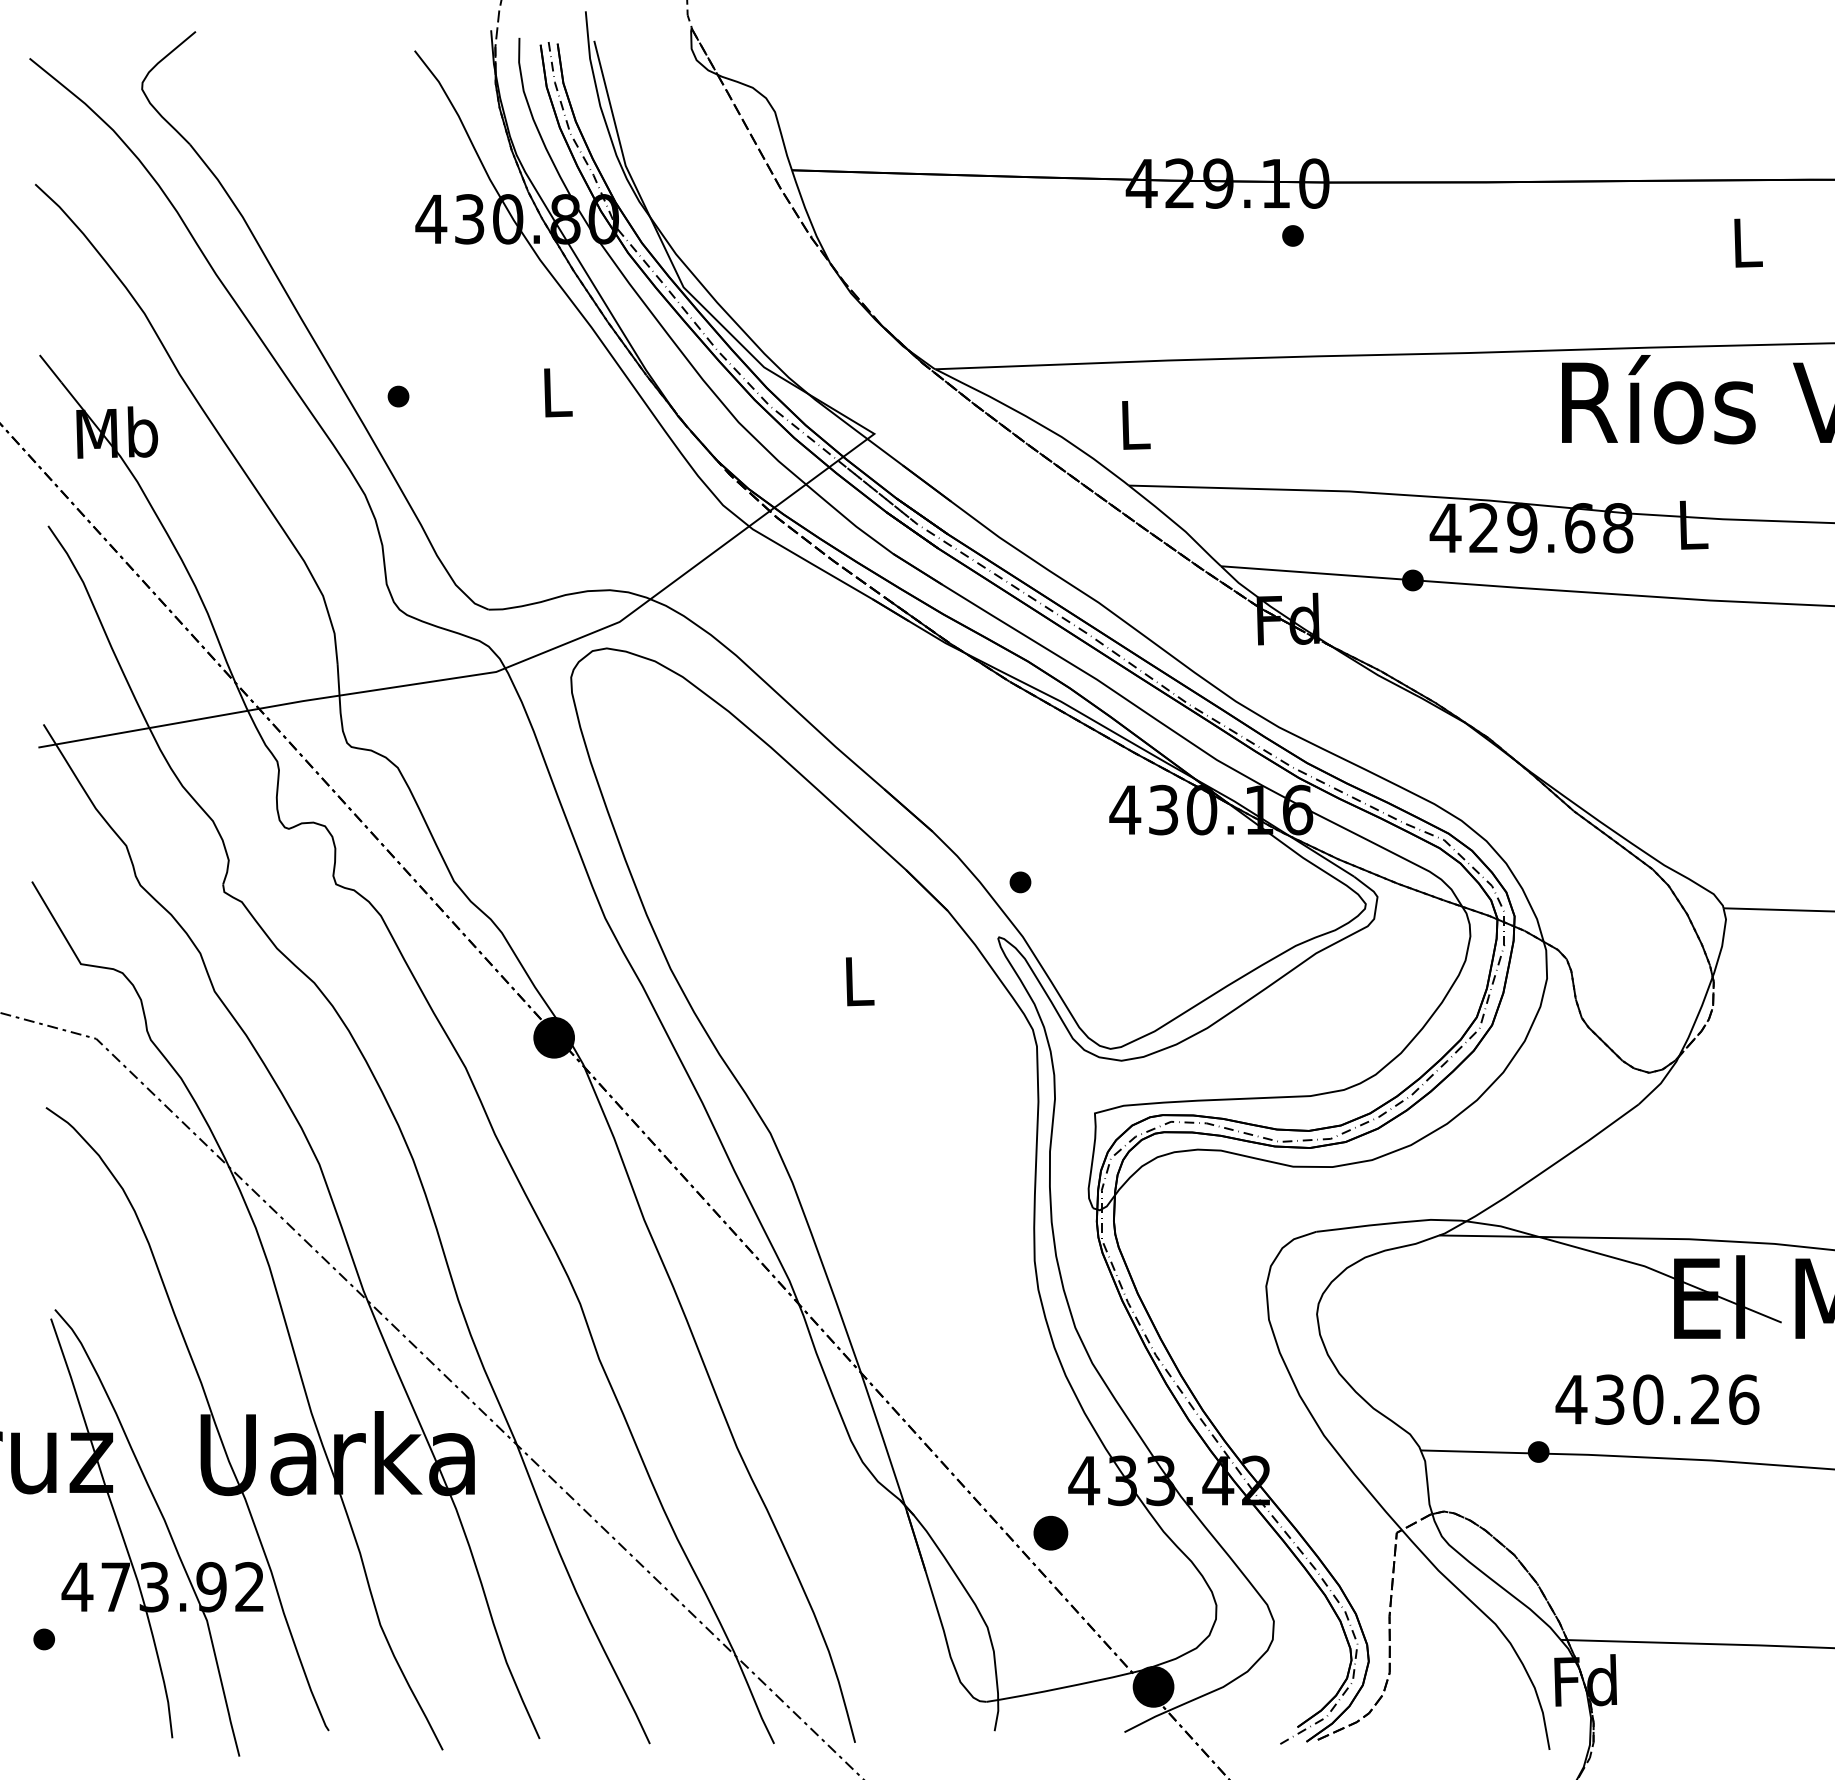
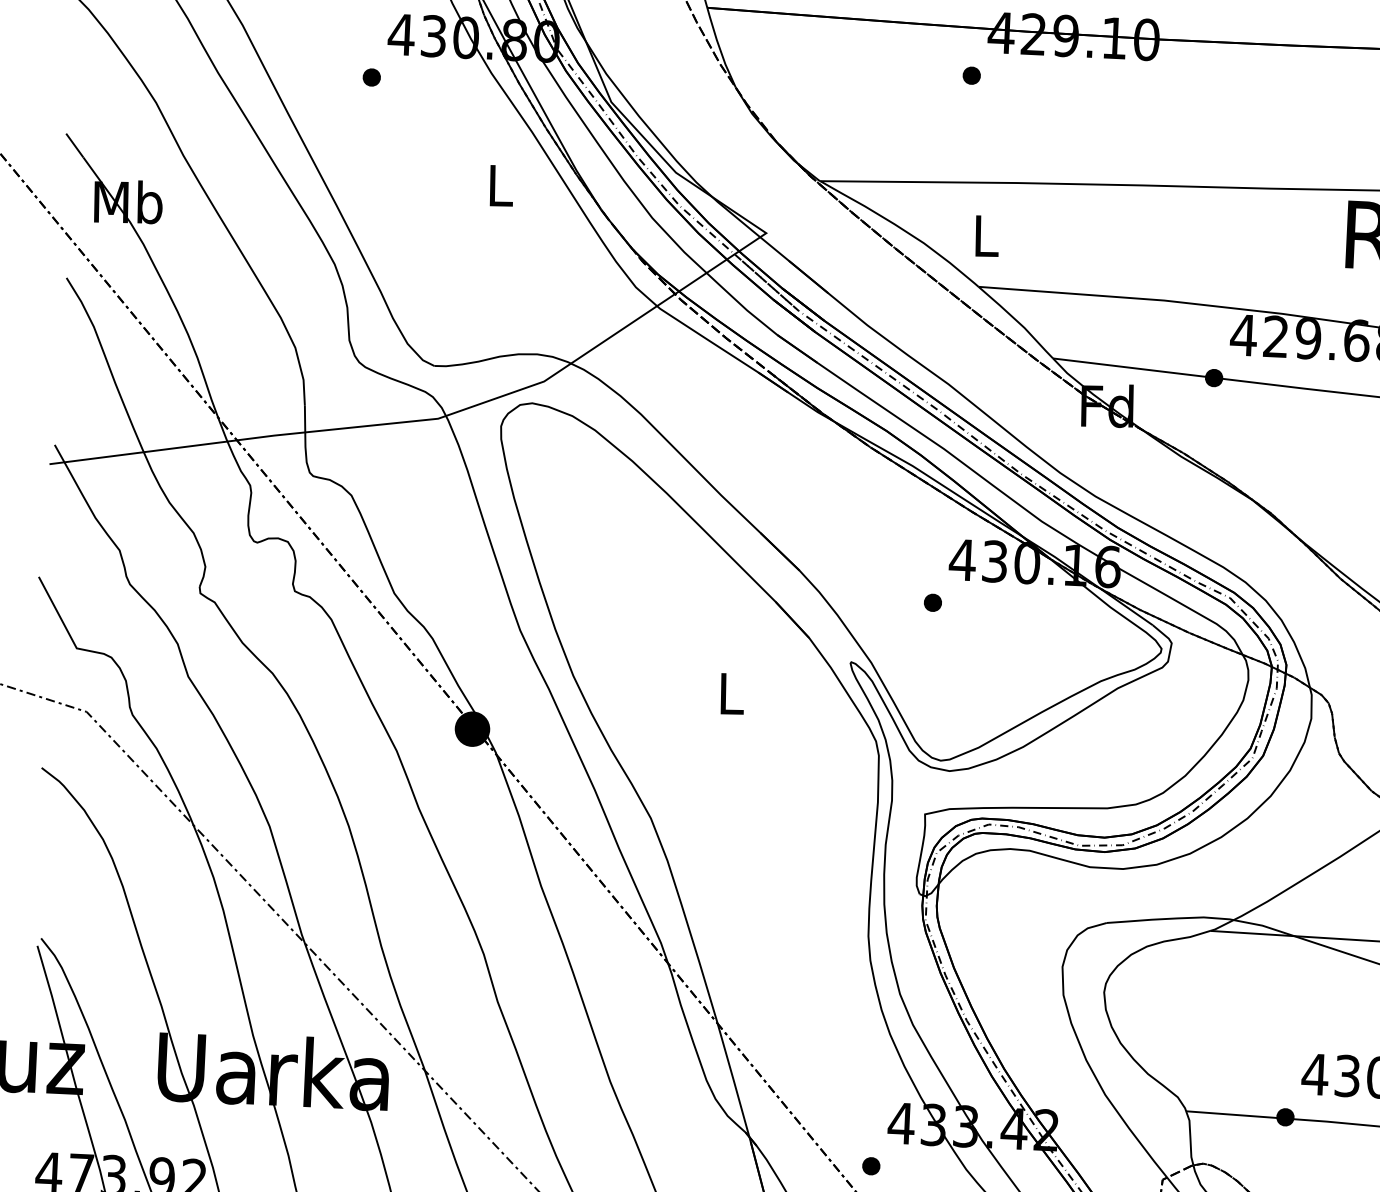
part: (1292, 235) -> (971, 75), moved
part: (398, 396) -> (371, 77), moved
part: (1020, 882) -> (932, 602), moved
part: (1050, 1532) -> (870, 1165), size x0.62

